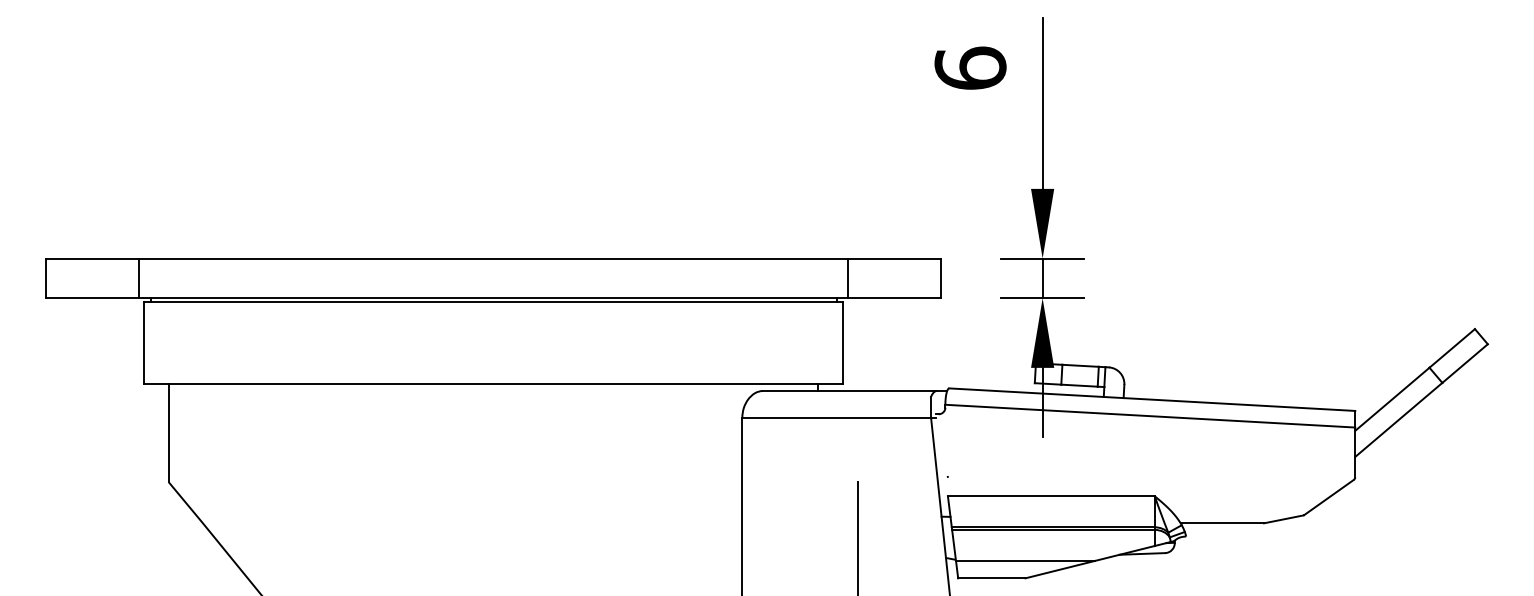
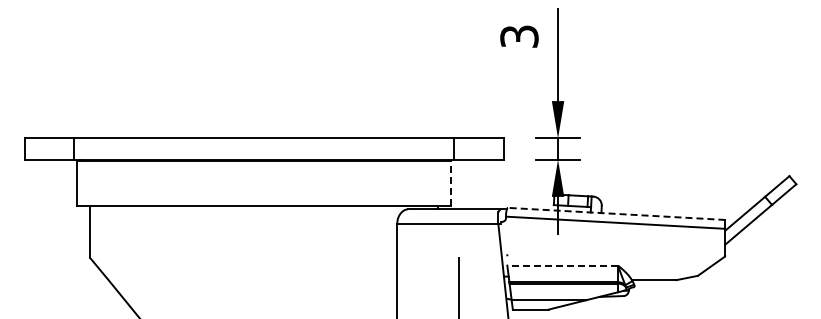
text: (970, 68) -> (519, 36), 6 -> 3
line: (843, 342) -> (451, 183), solid -> dashed
line: (1151, 398) -> (616, 213), solid -> dashed
line: (1050, 496) -> (562, 265), solid -> dashed

